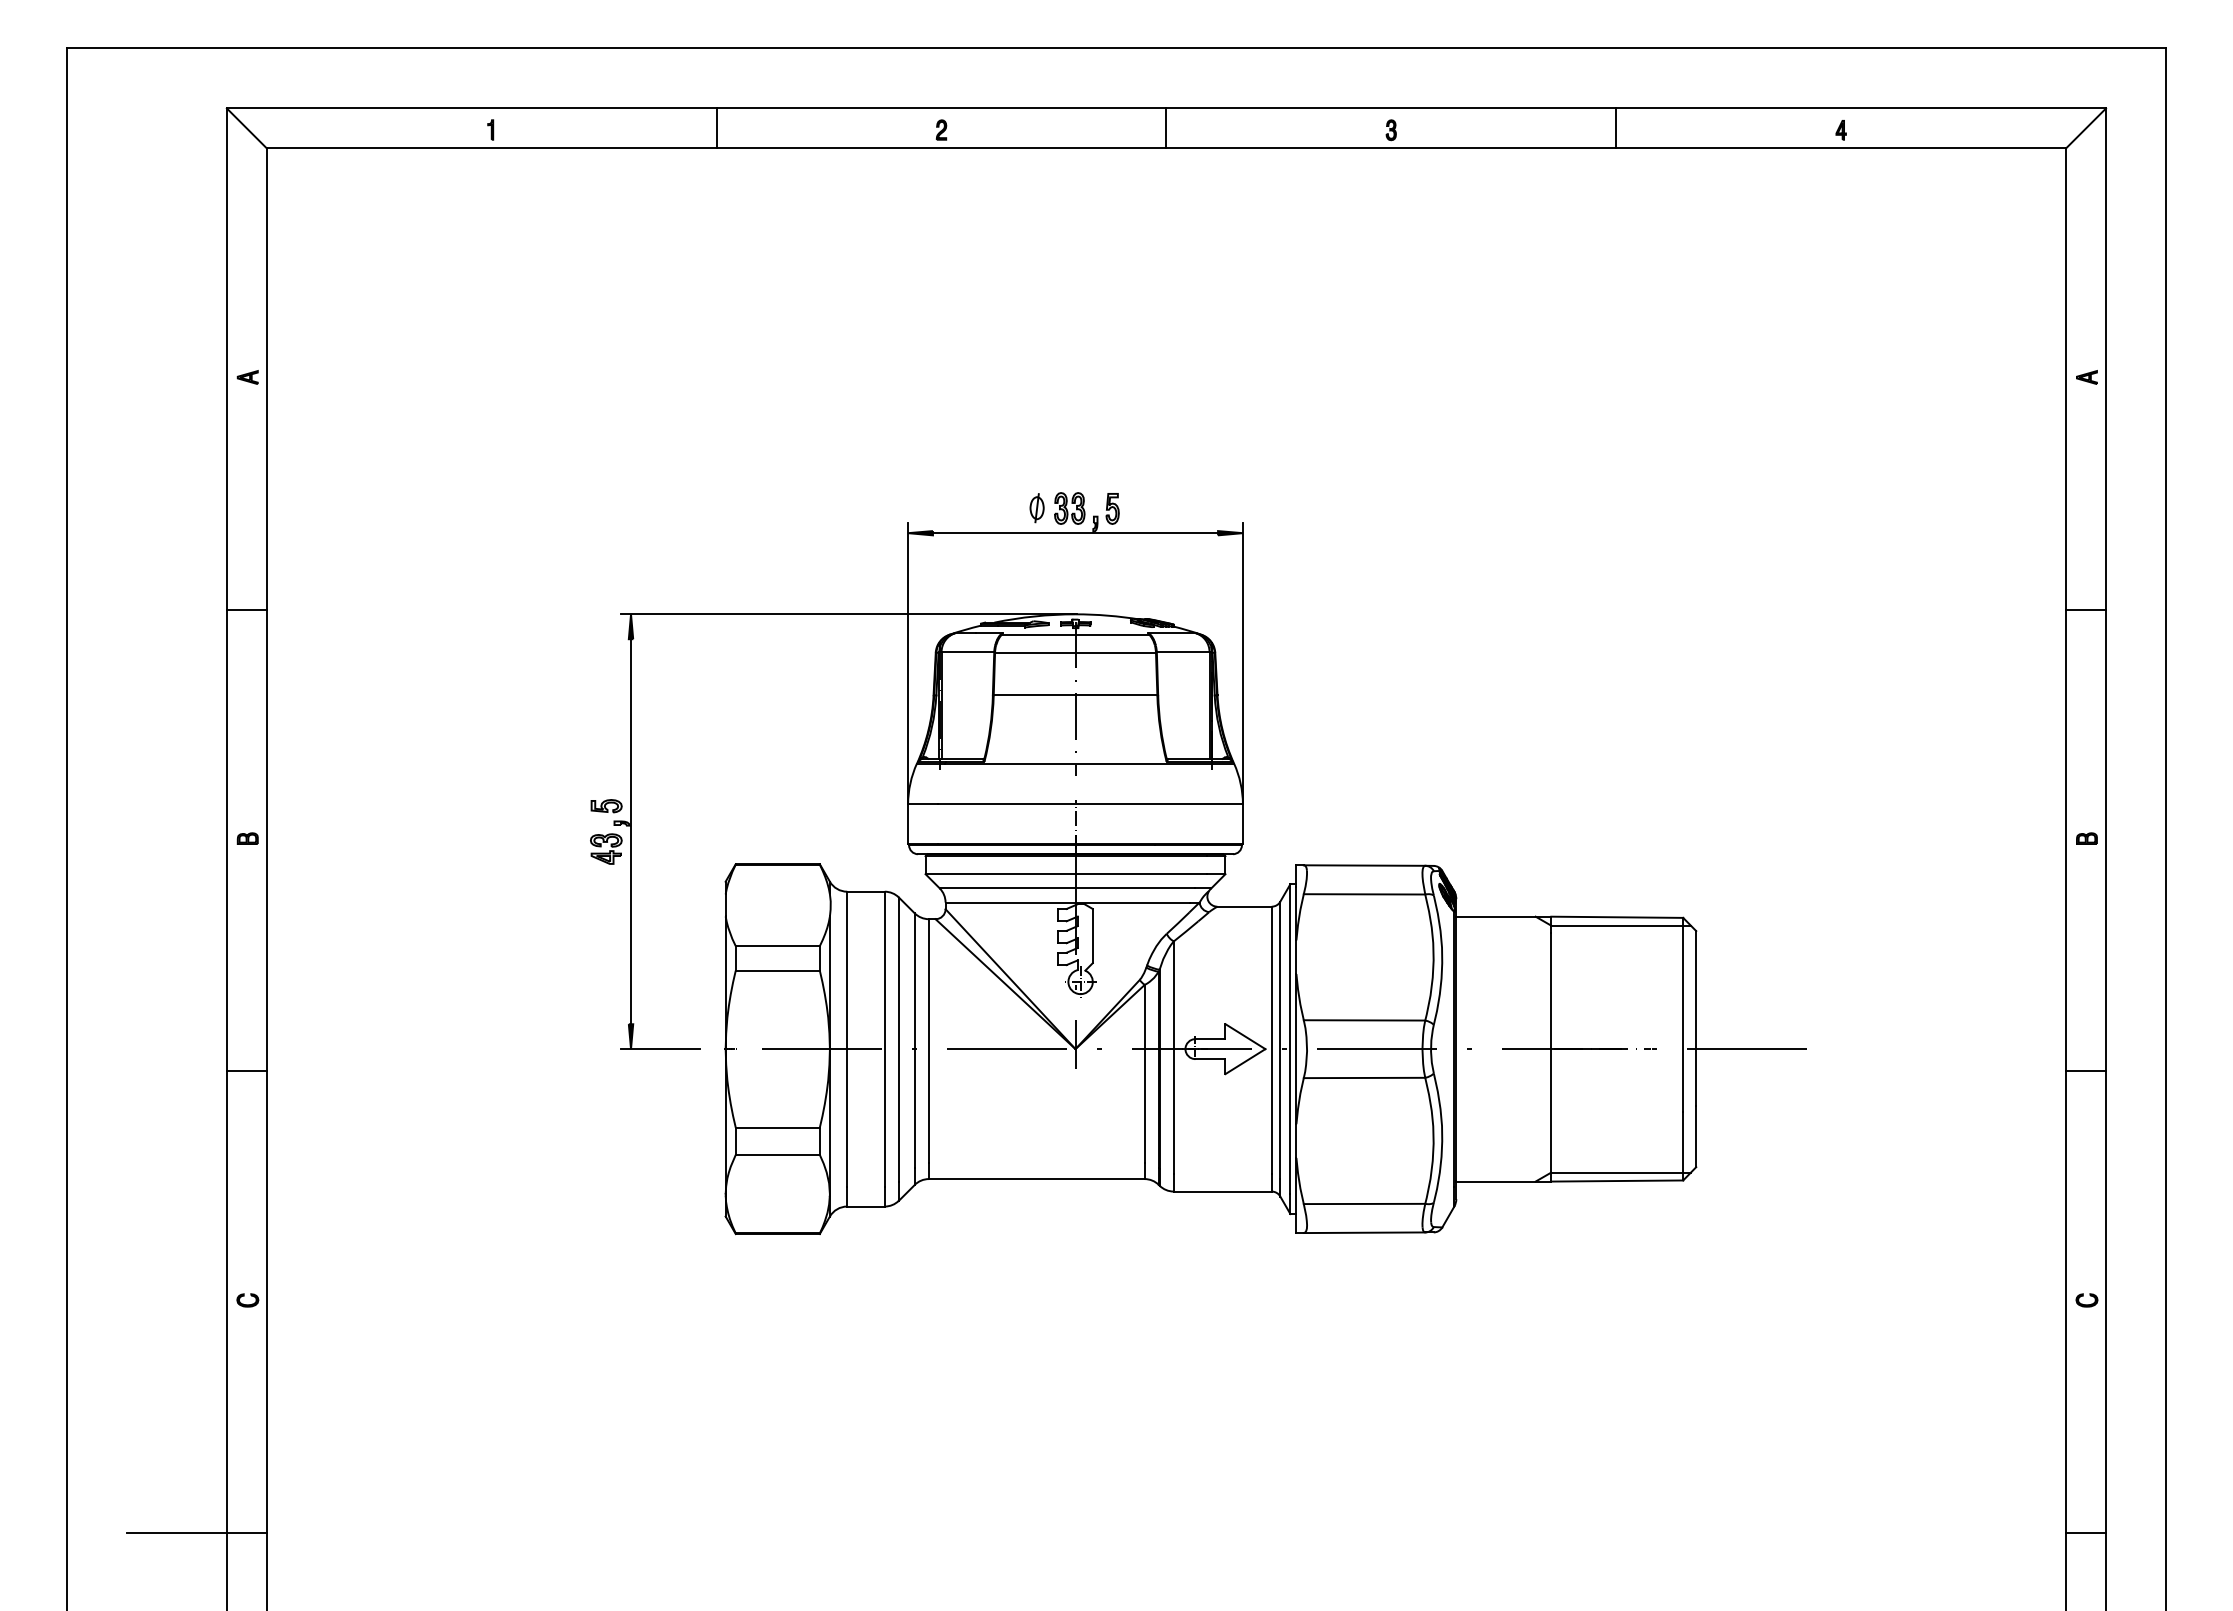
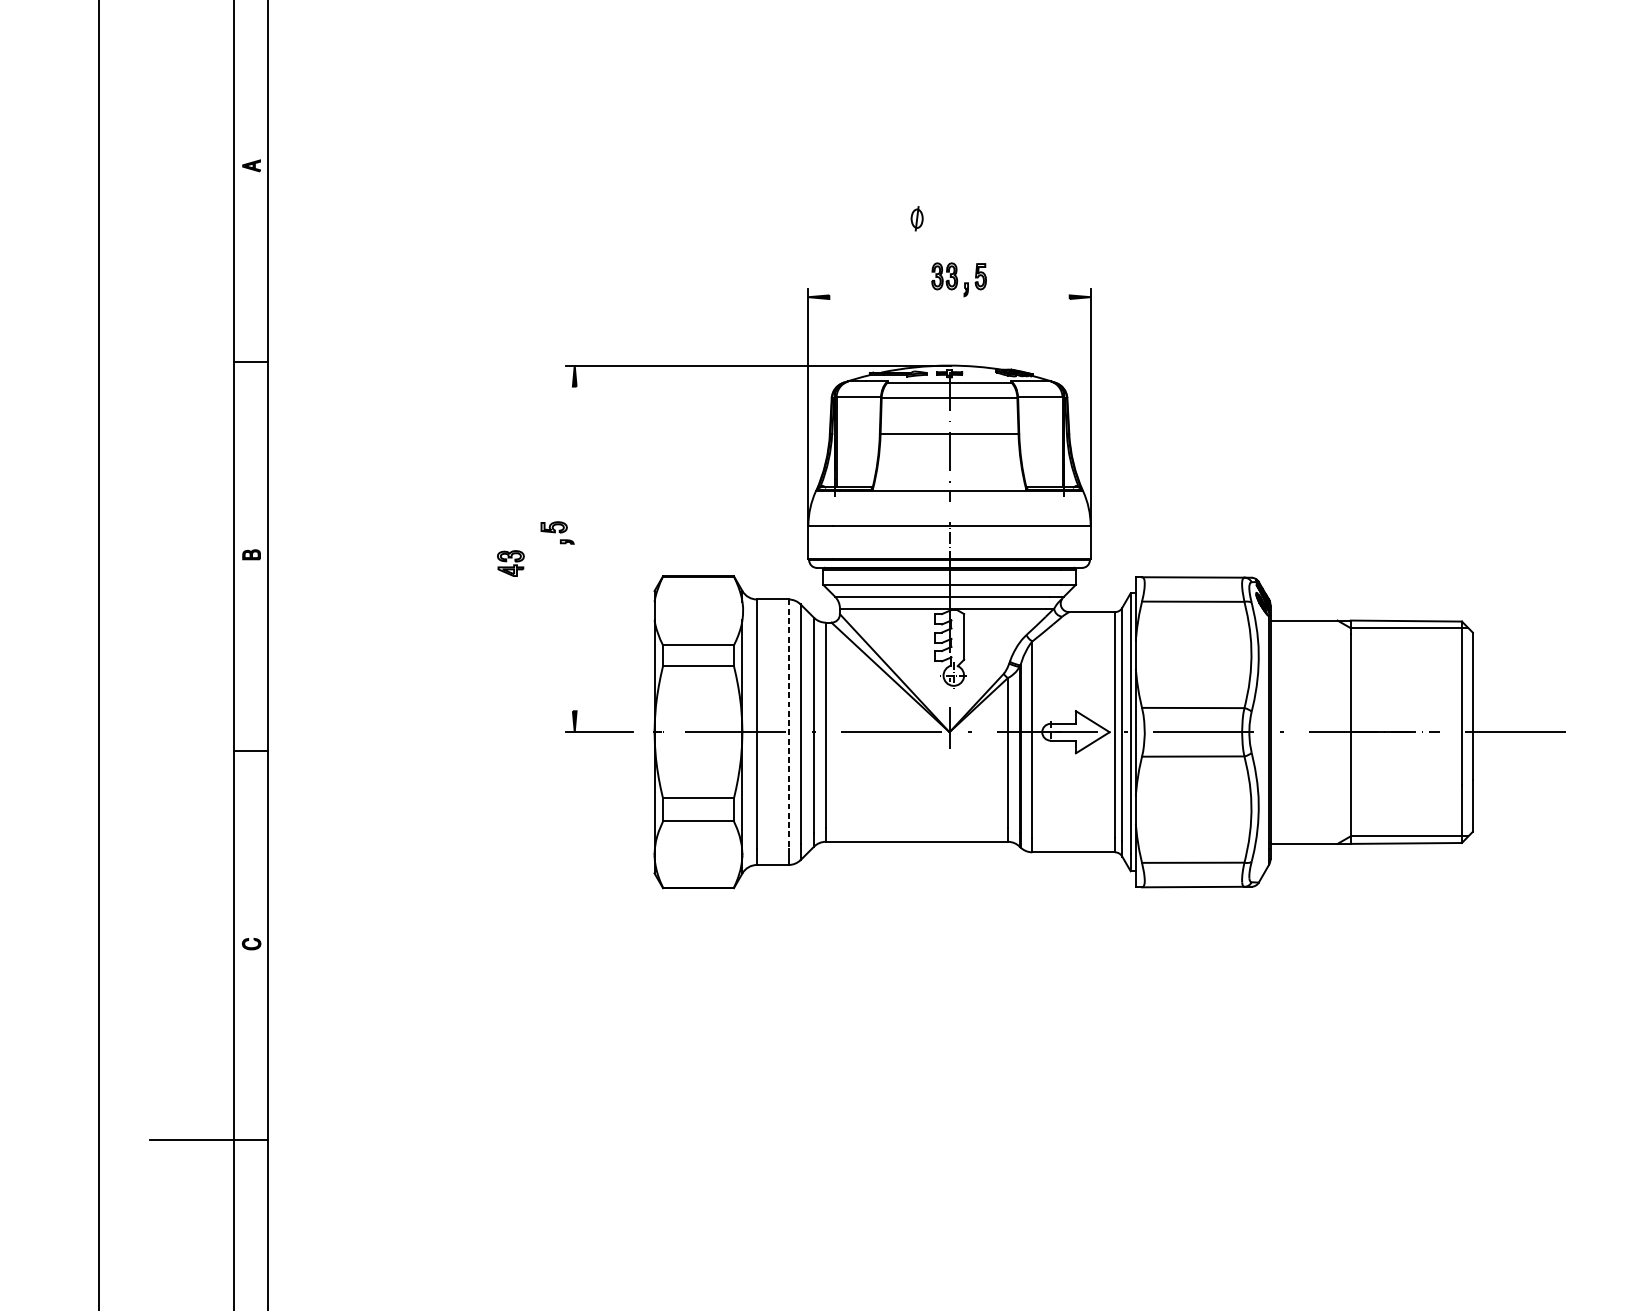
part: (1036, 508) -> (916, 219), moved
line: (1075, 533) -> (949, 297), removed
line: (631, 831) -> (575, 548), removed
part: (606, 848) -> (511, 563), moved
line: (884, 1039) -> (788, 724), solid -> dashed

